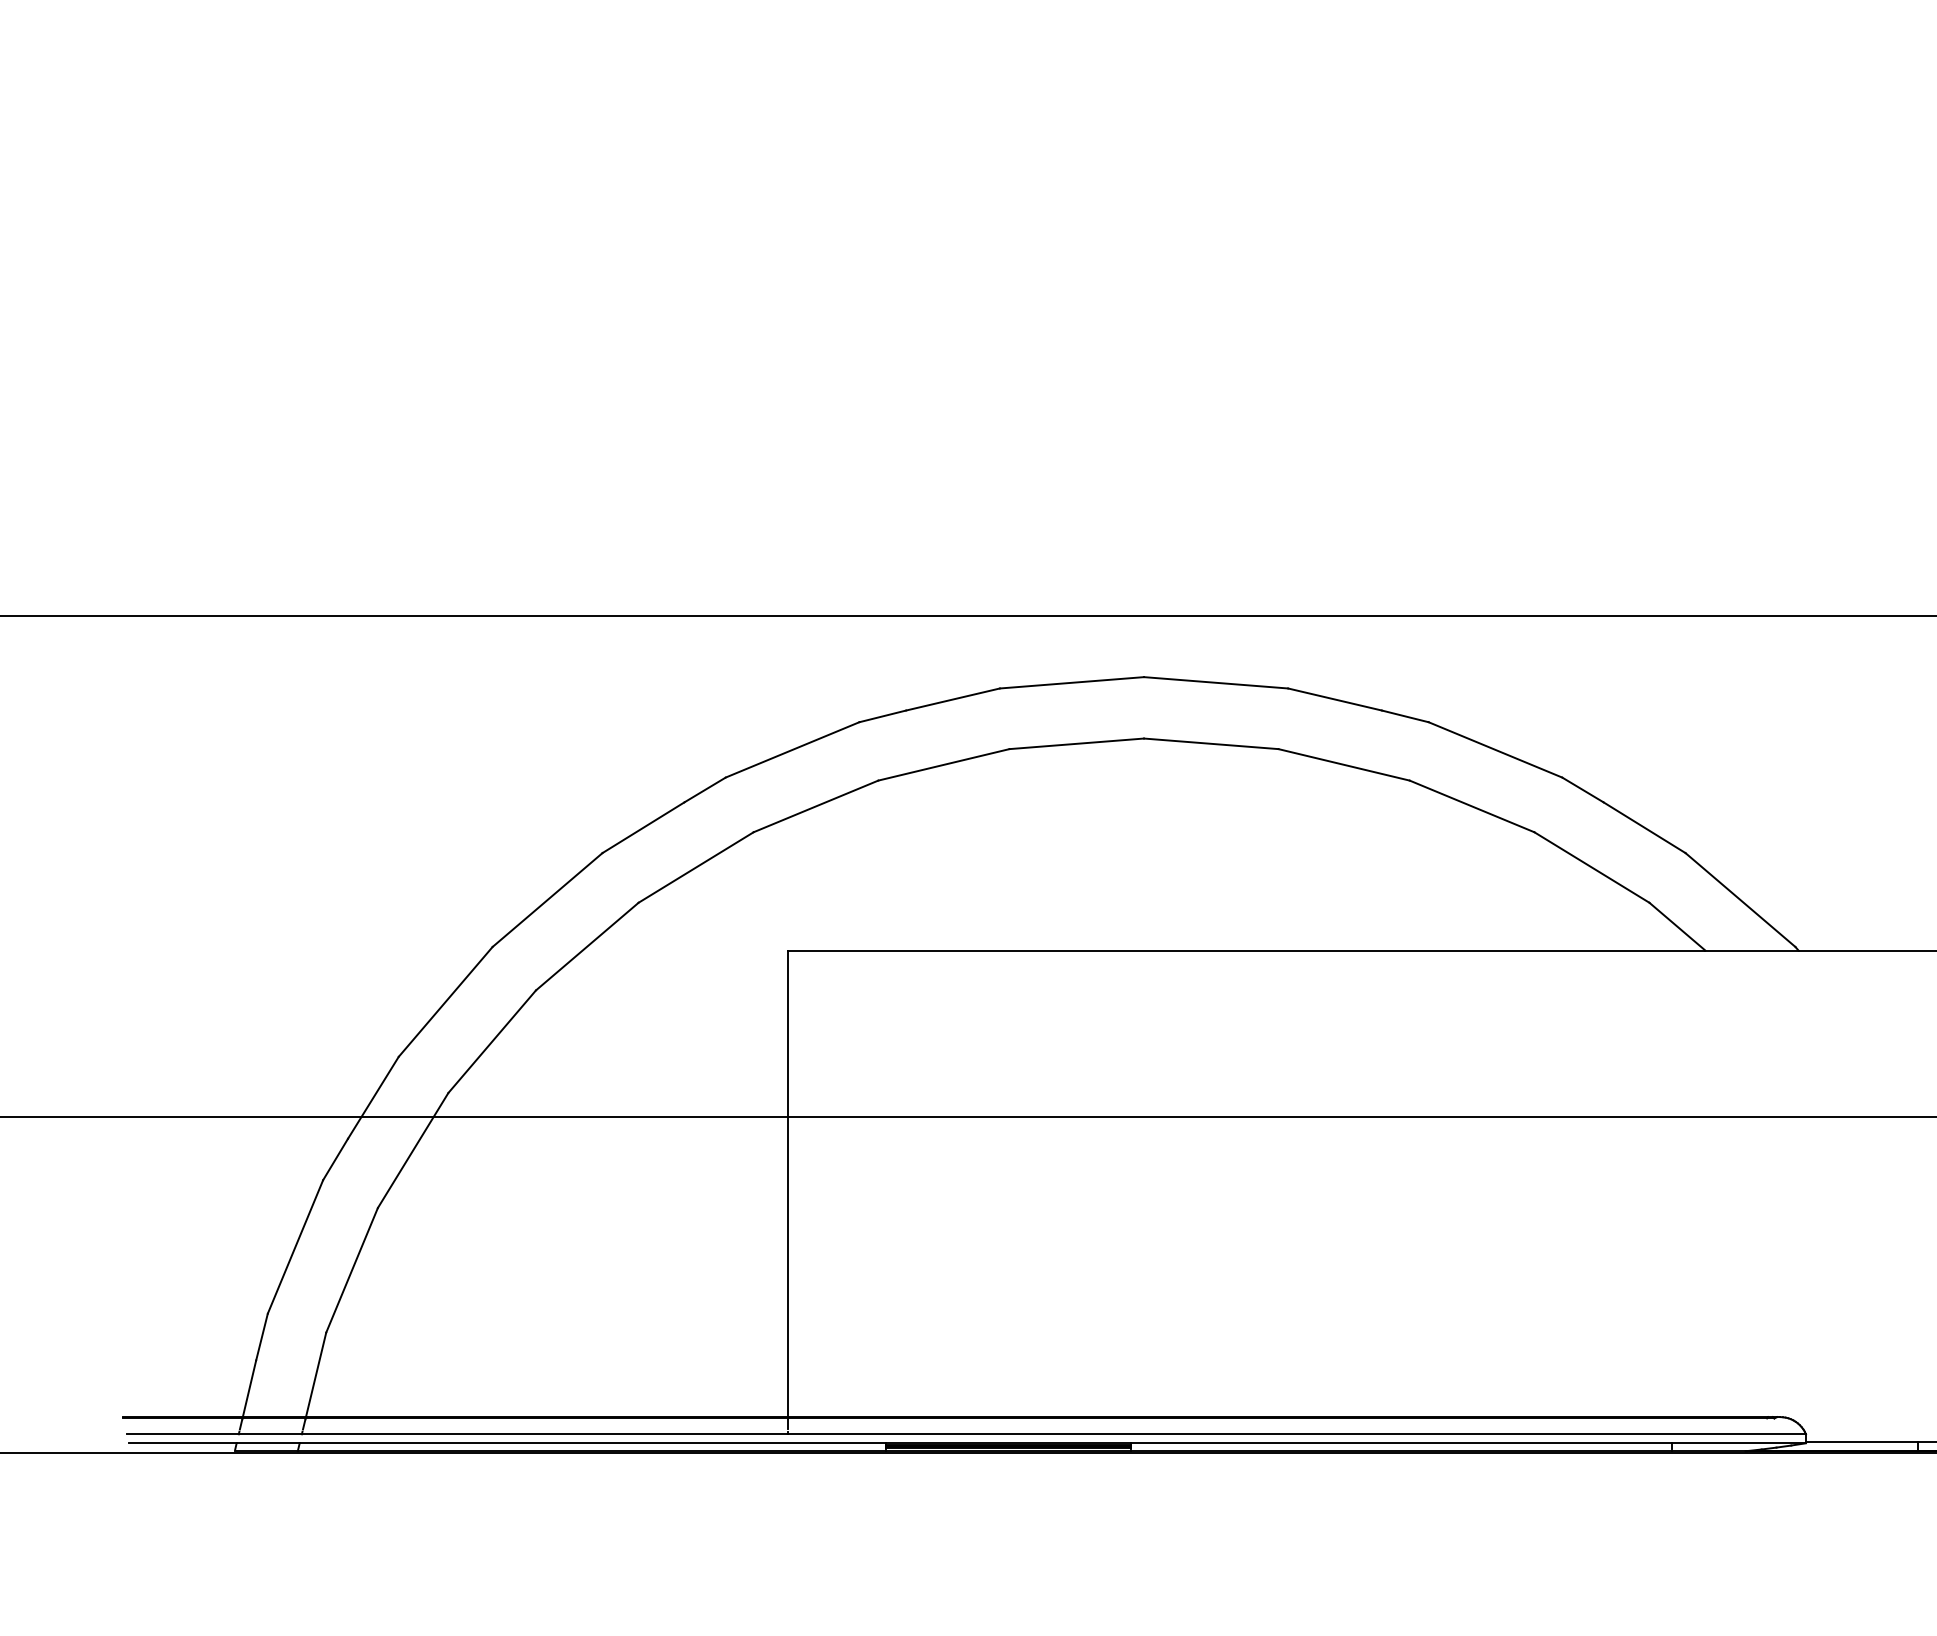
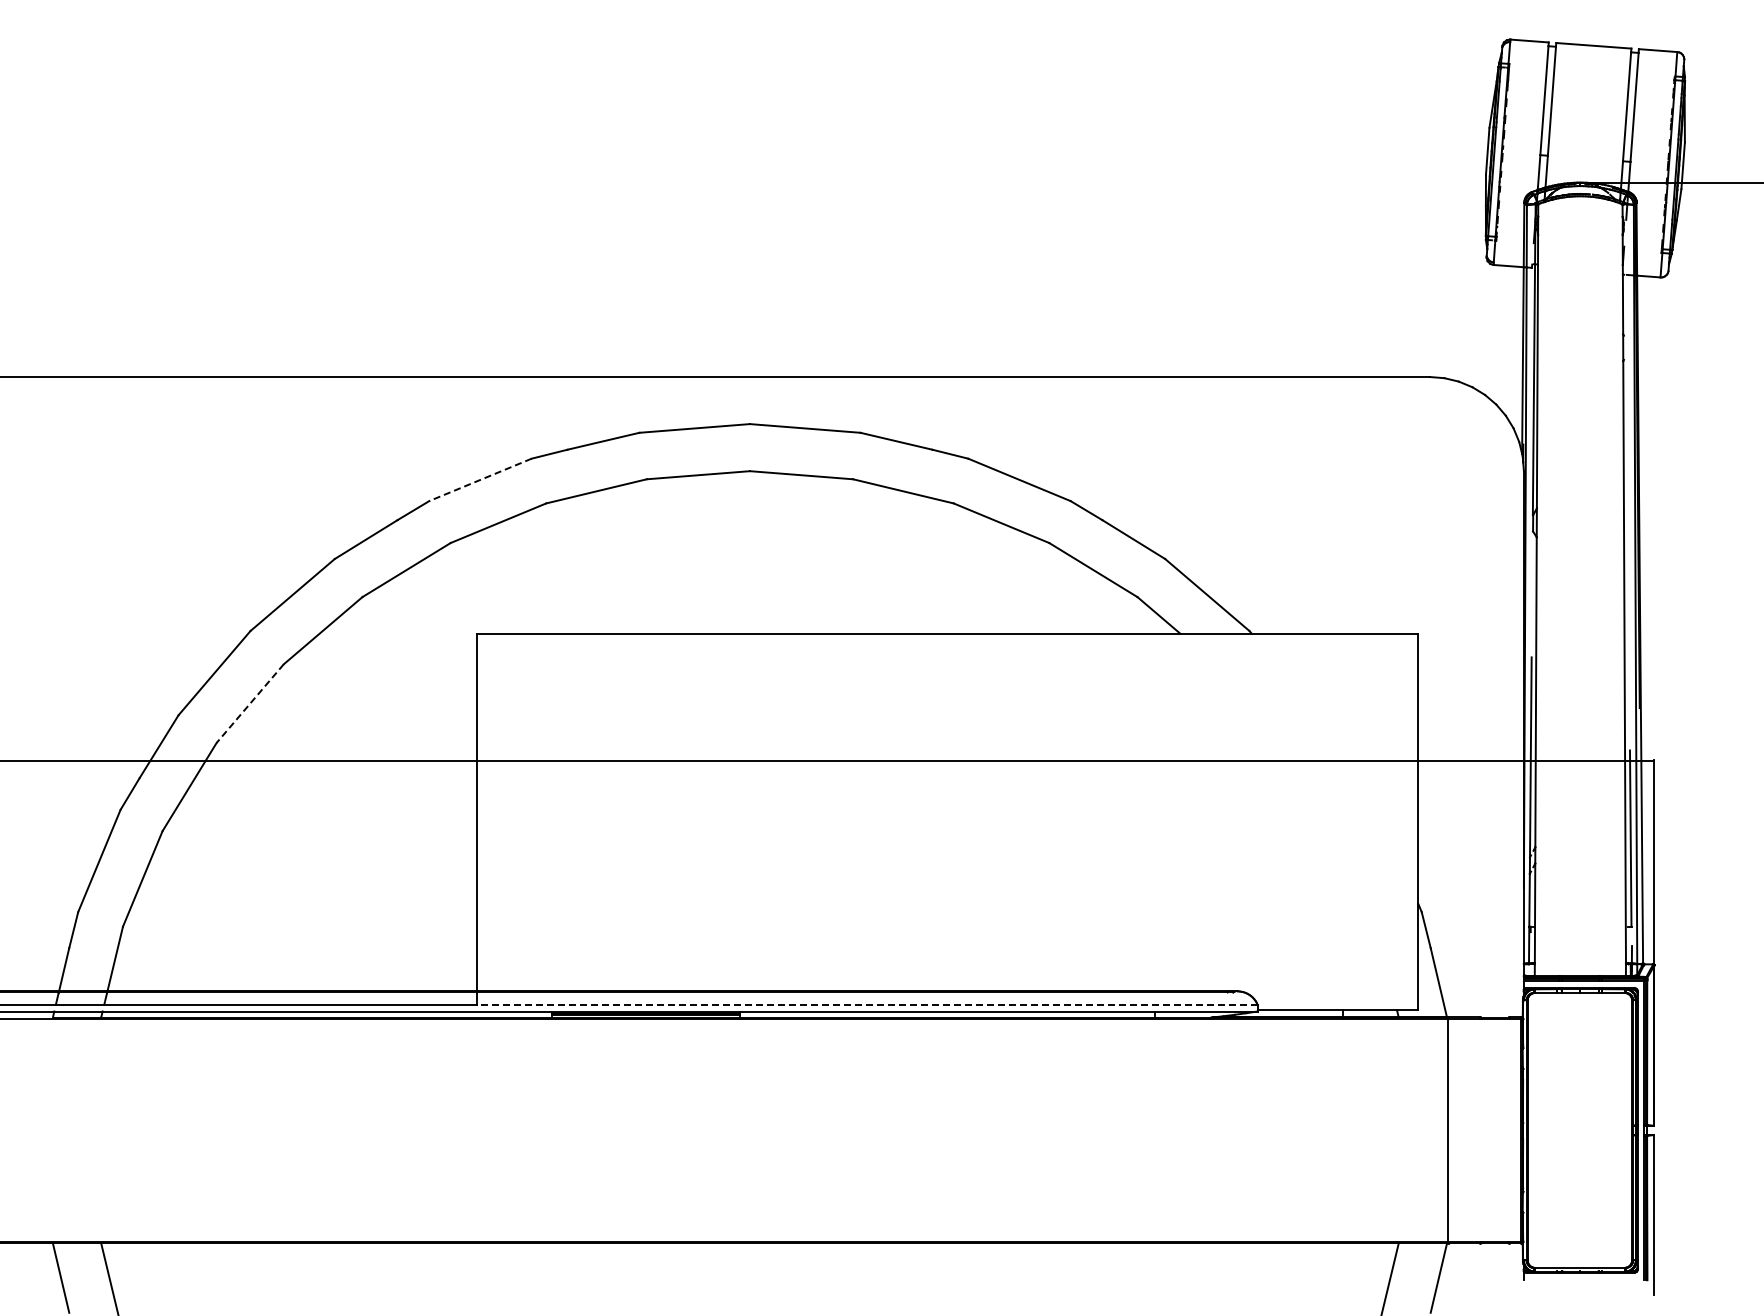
line: (792, 750) -> (480, 480), solid -> dashed
line: (492, 1041) -> (250, 703), solid -> dashed
line: (1295, 1434) -> (866, 1004), solid -> dashed

